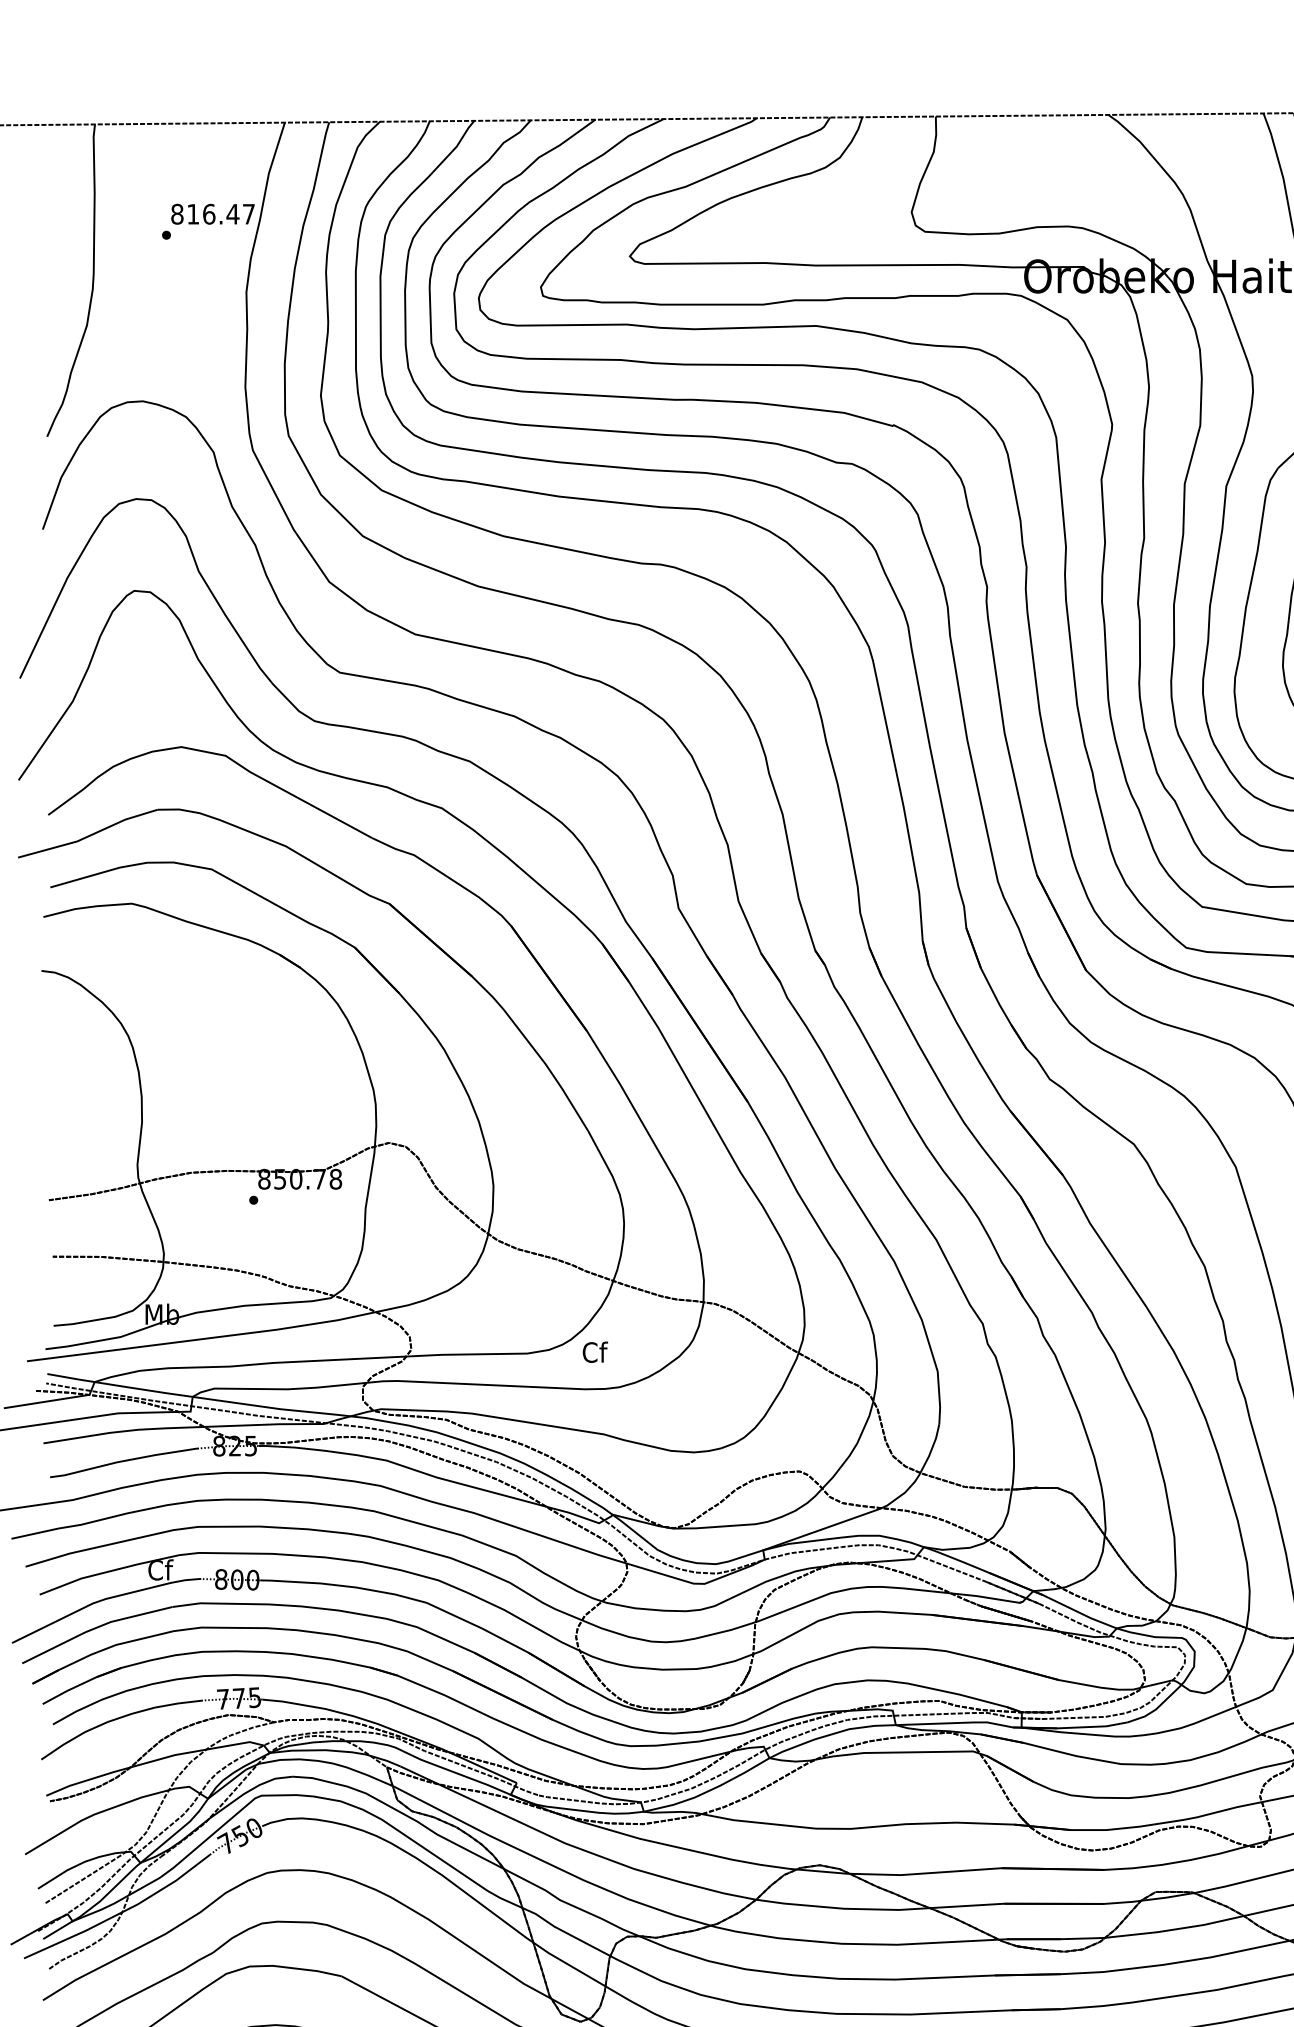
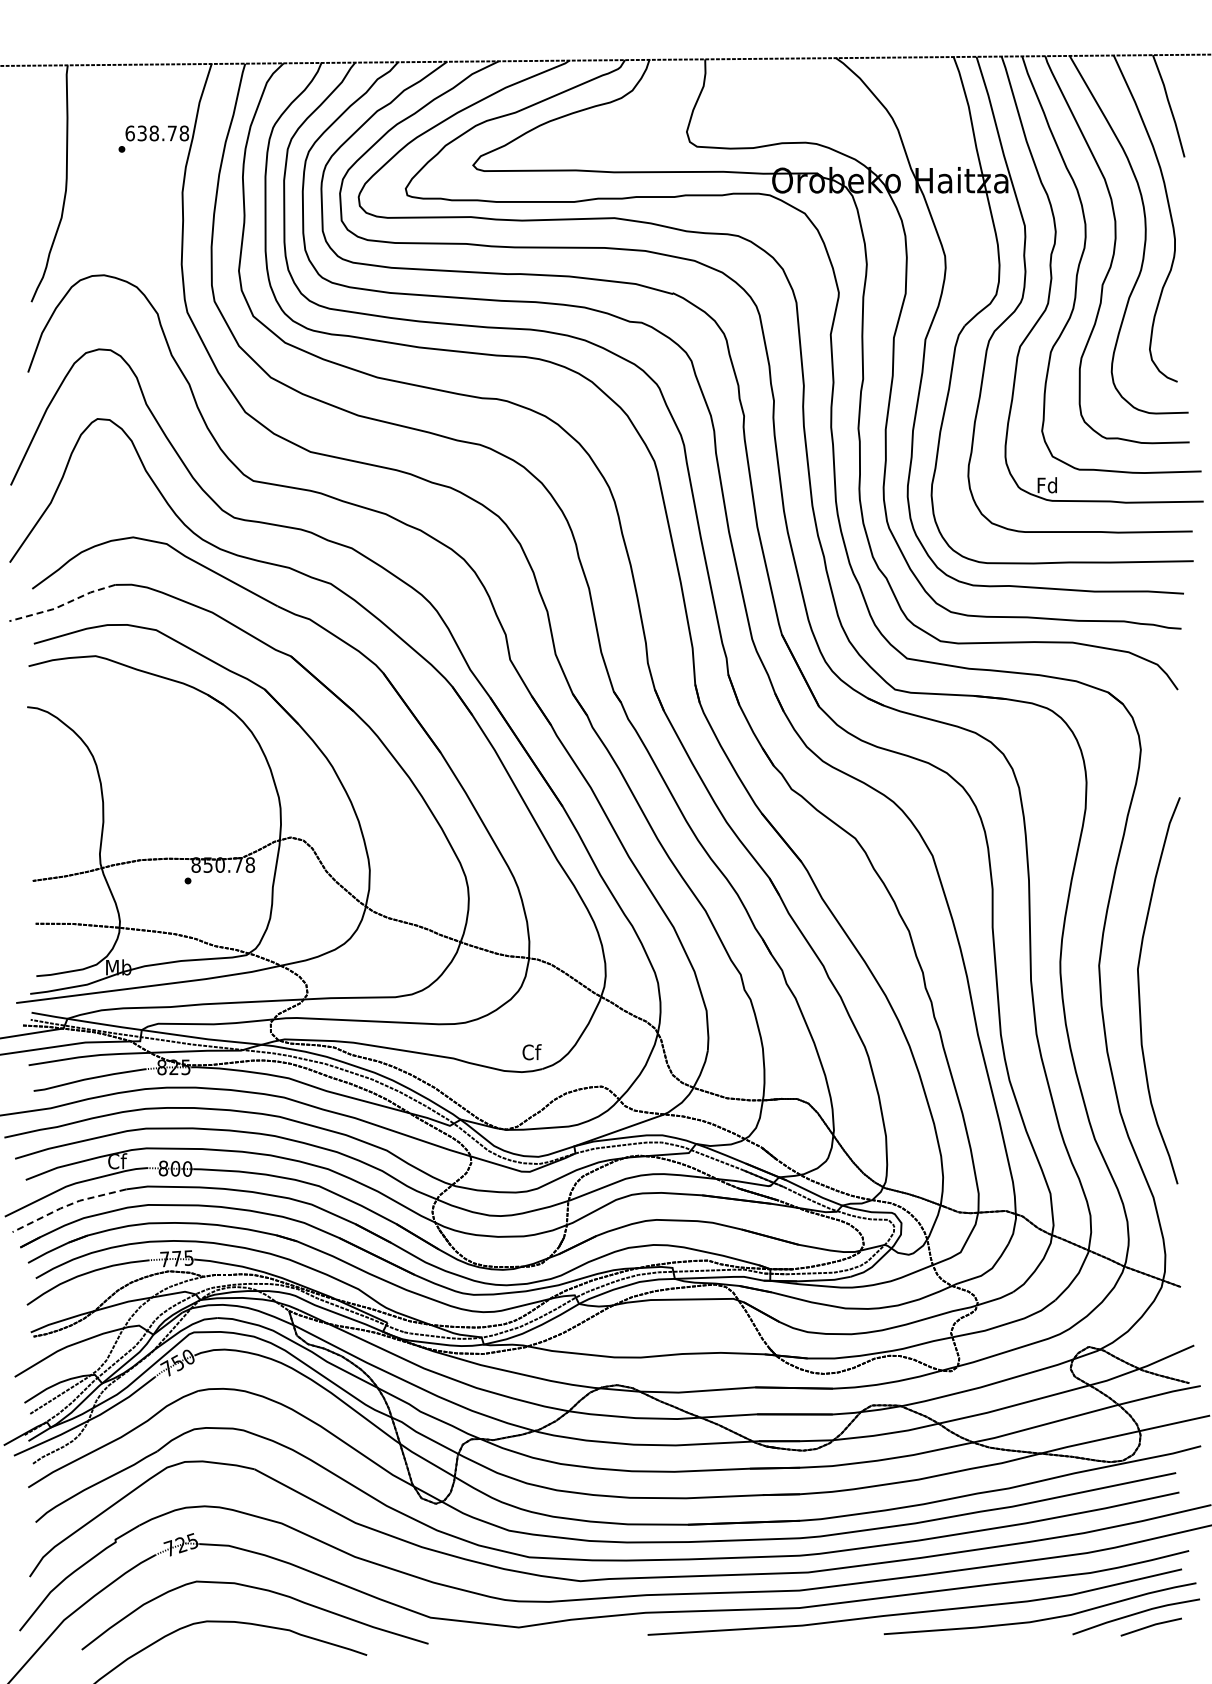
text: (213, 214) -> (157, 133), 816.47 -> 638.78
line: (88, 836) -> (62, 605), solid -> dashed
text: (594, 1352) -> (531, 1052), moved
line: (93, 1628) -> (66, 1205), solid -> dashed

